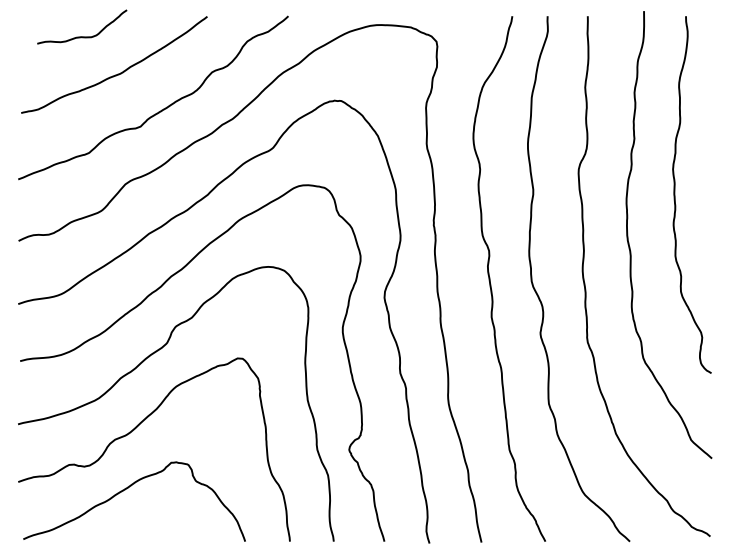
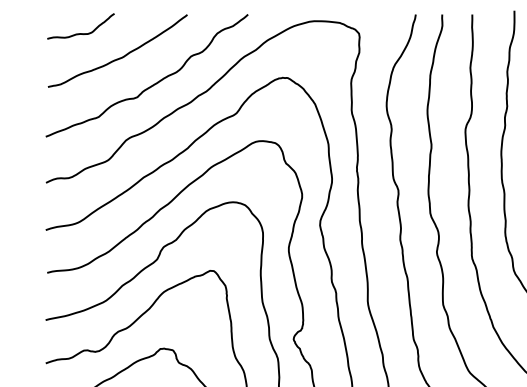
curve: (82, 36) -> (81, 33), moved

